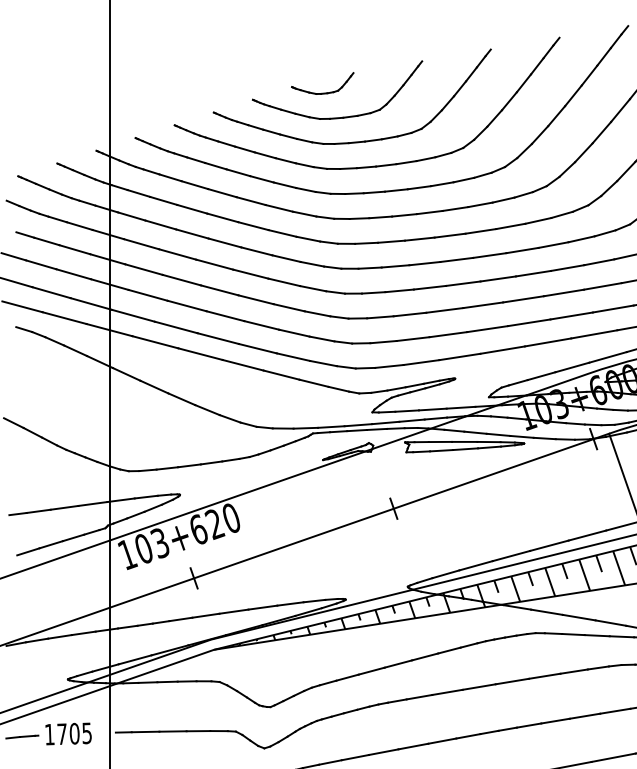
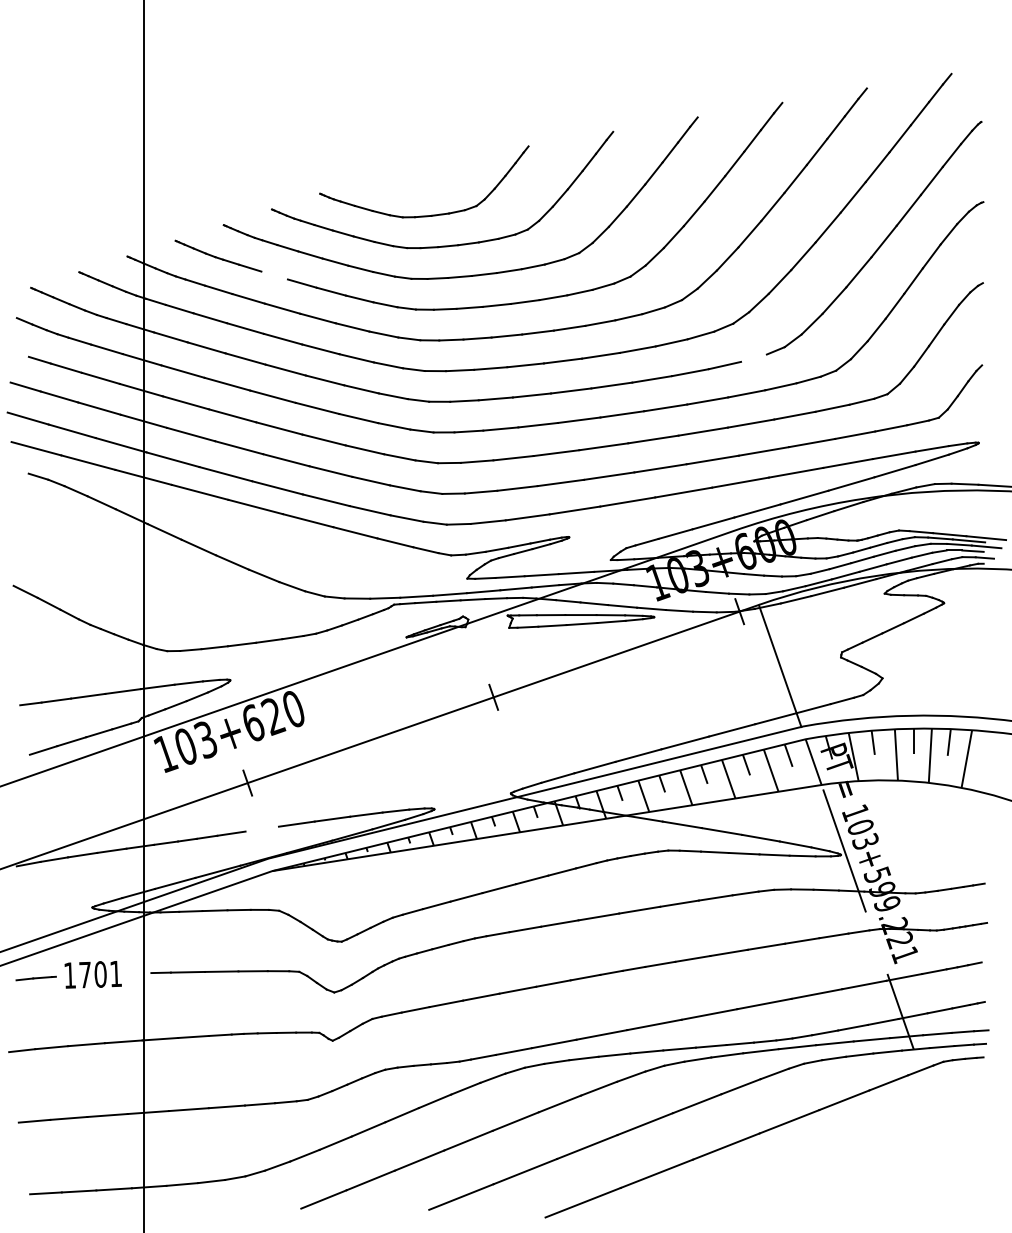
part: (323, 93) -> (406, 185), removed
line: (215, 166) -> (274, 275), removed
line: (604, 232) -> (753, 357), removed
line: (205, 615) -> (261, 828), removed
text: (86, 732) -> (115, 973), 1705 -> 1701

